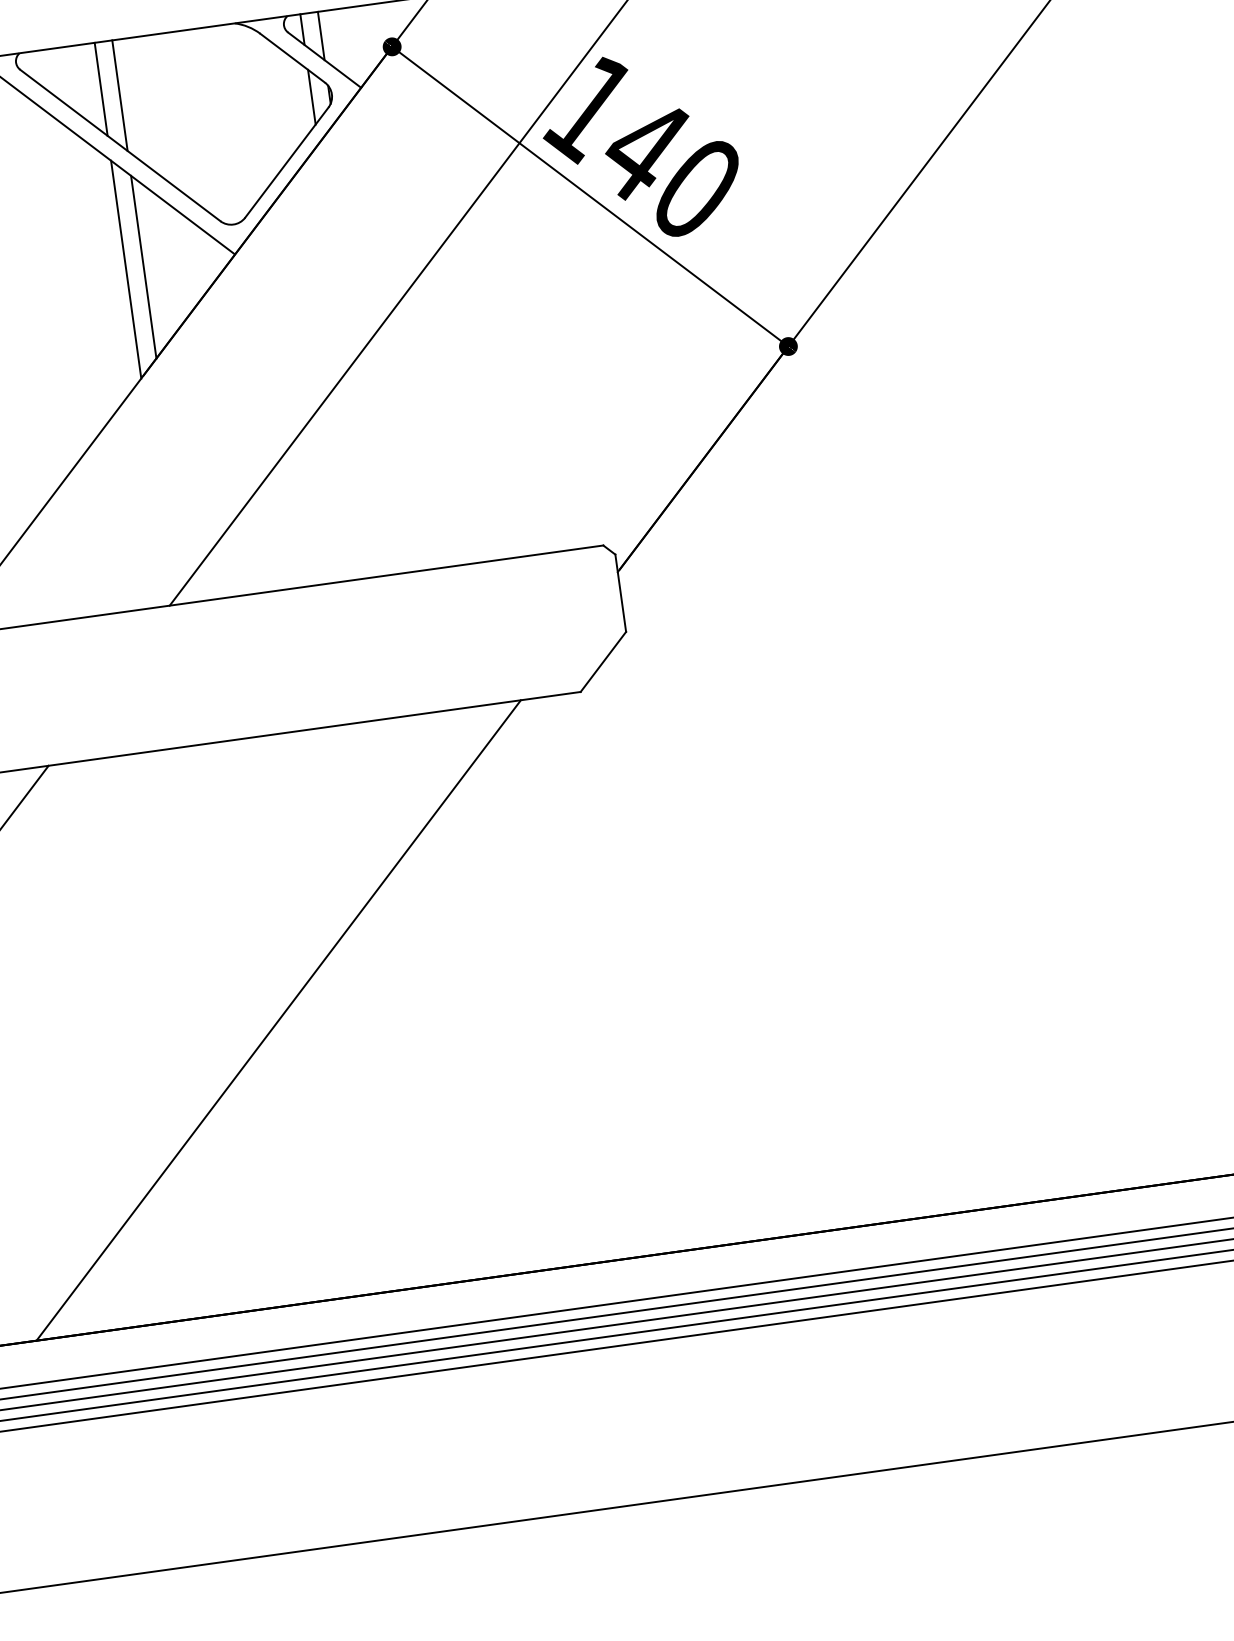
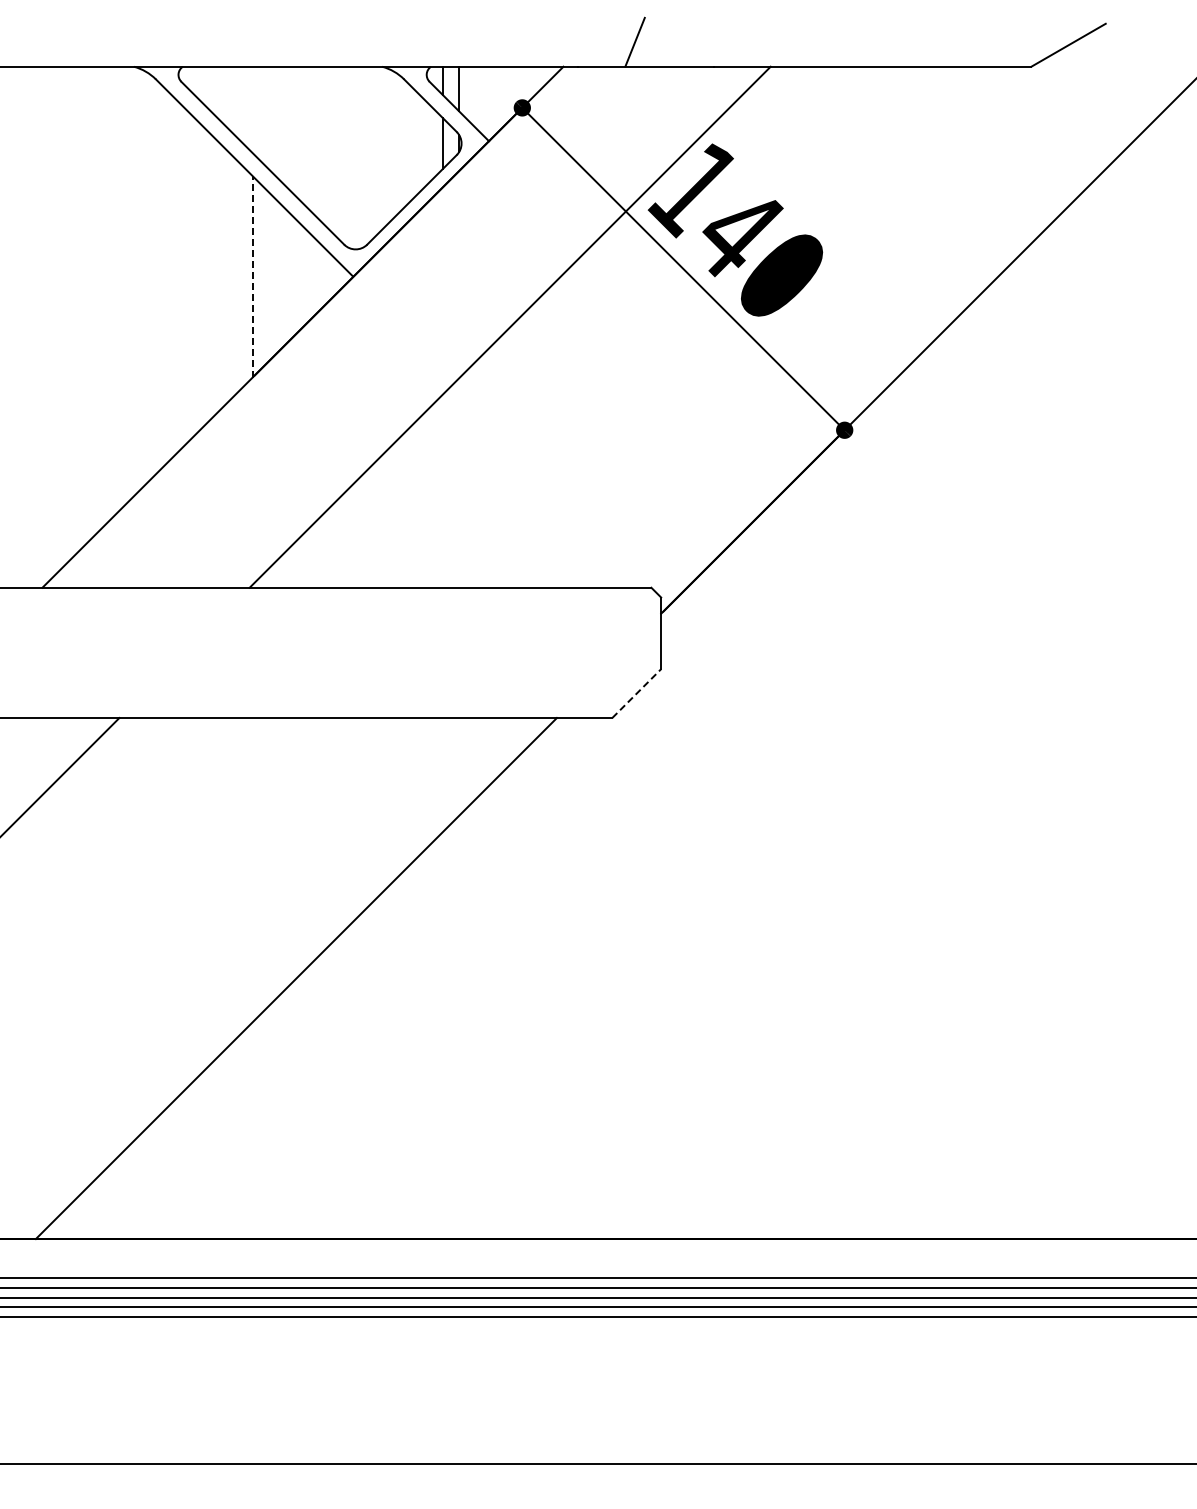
line: (101, 88) -> (252, 109), removed
line: (119, 95) -> (268, 117), removed
line: (143, 266) -> (268, 276), removed
line: (126, 269) -> (252, 276), solid -> dashed
line: (603, 661) -> (636, 693), solid -> dashed

